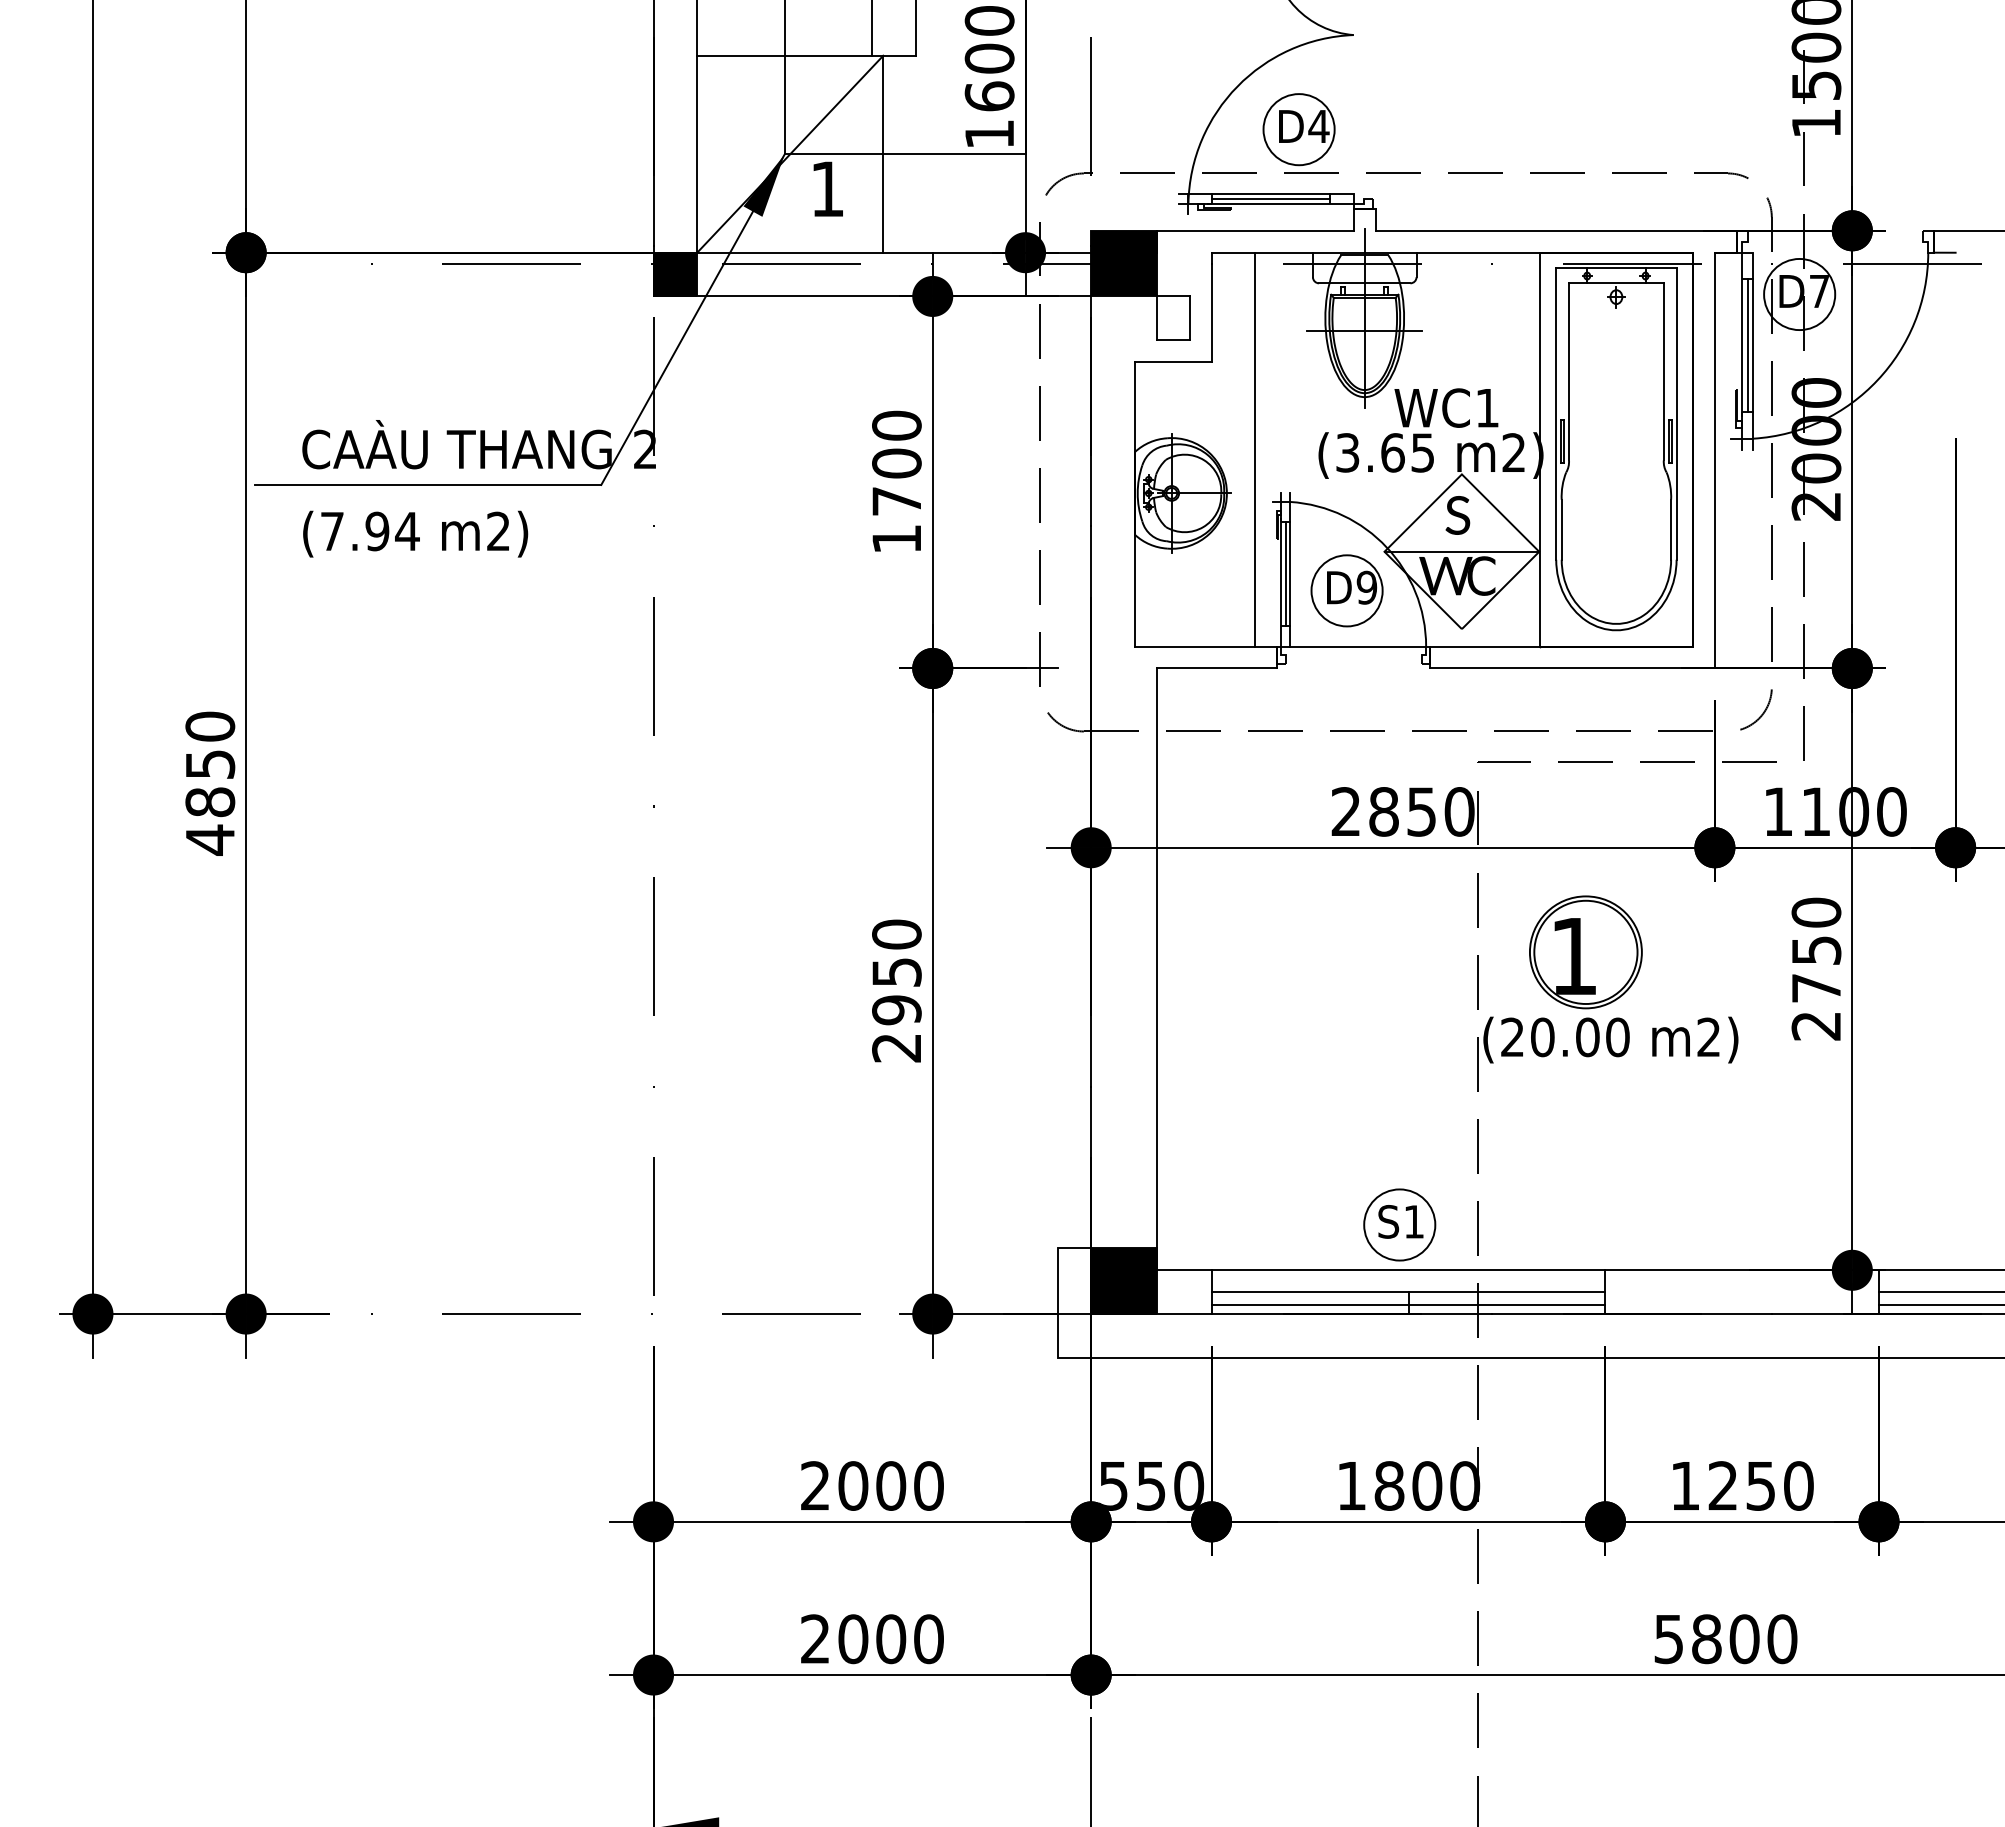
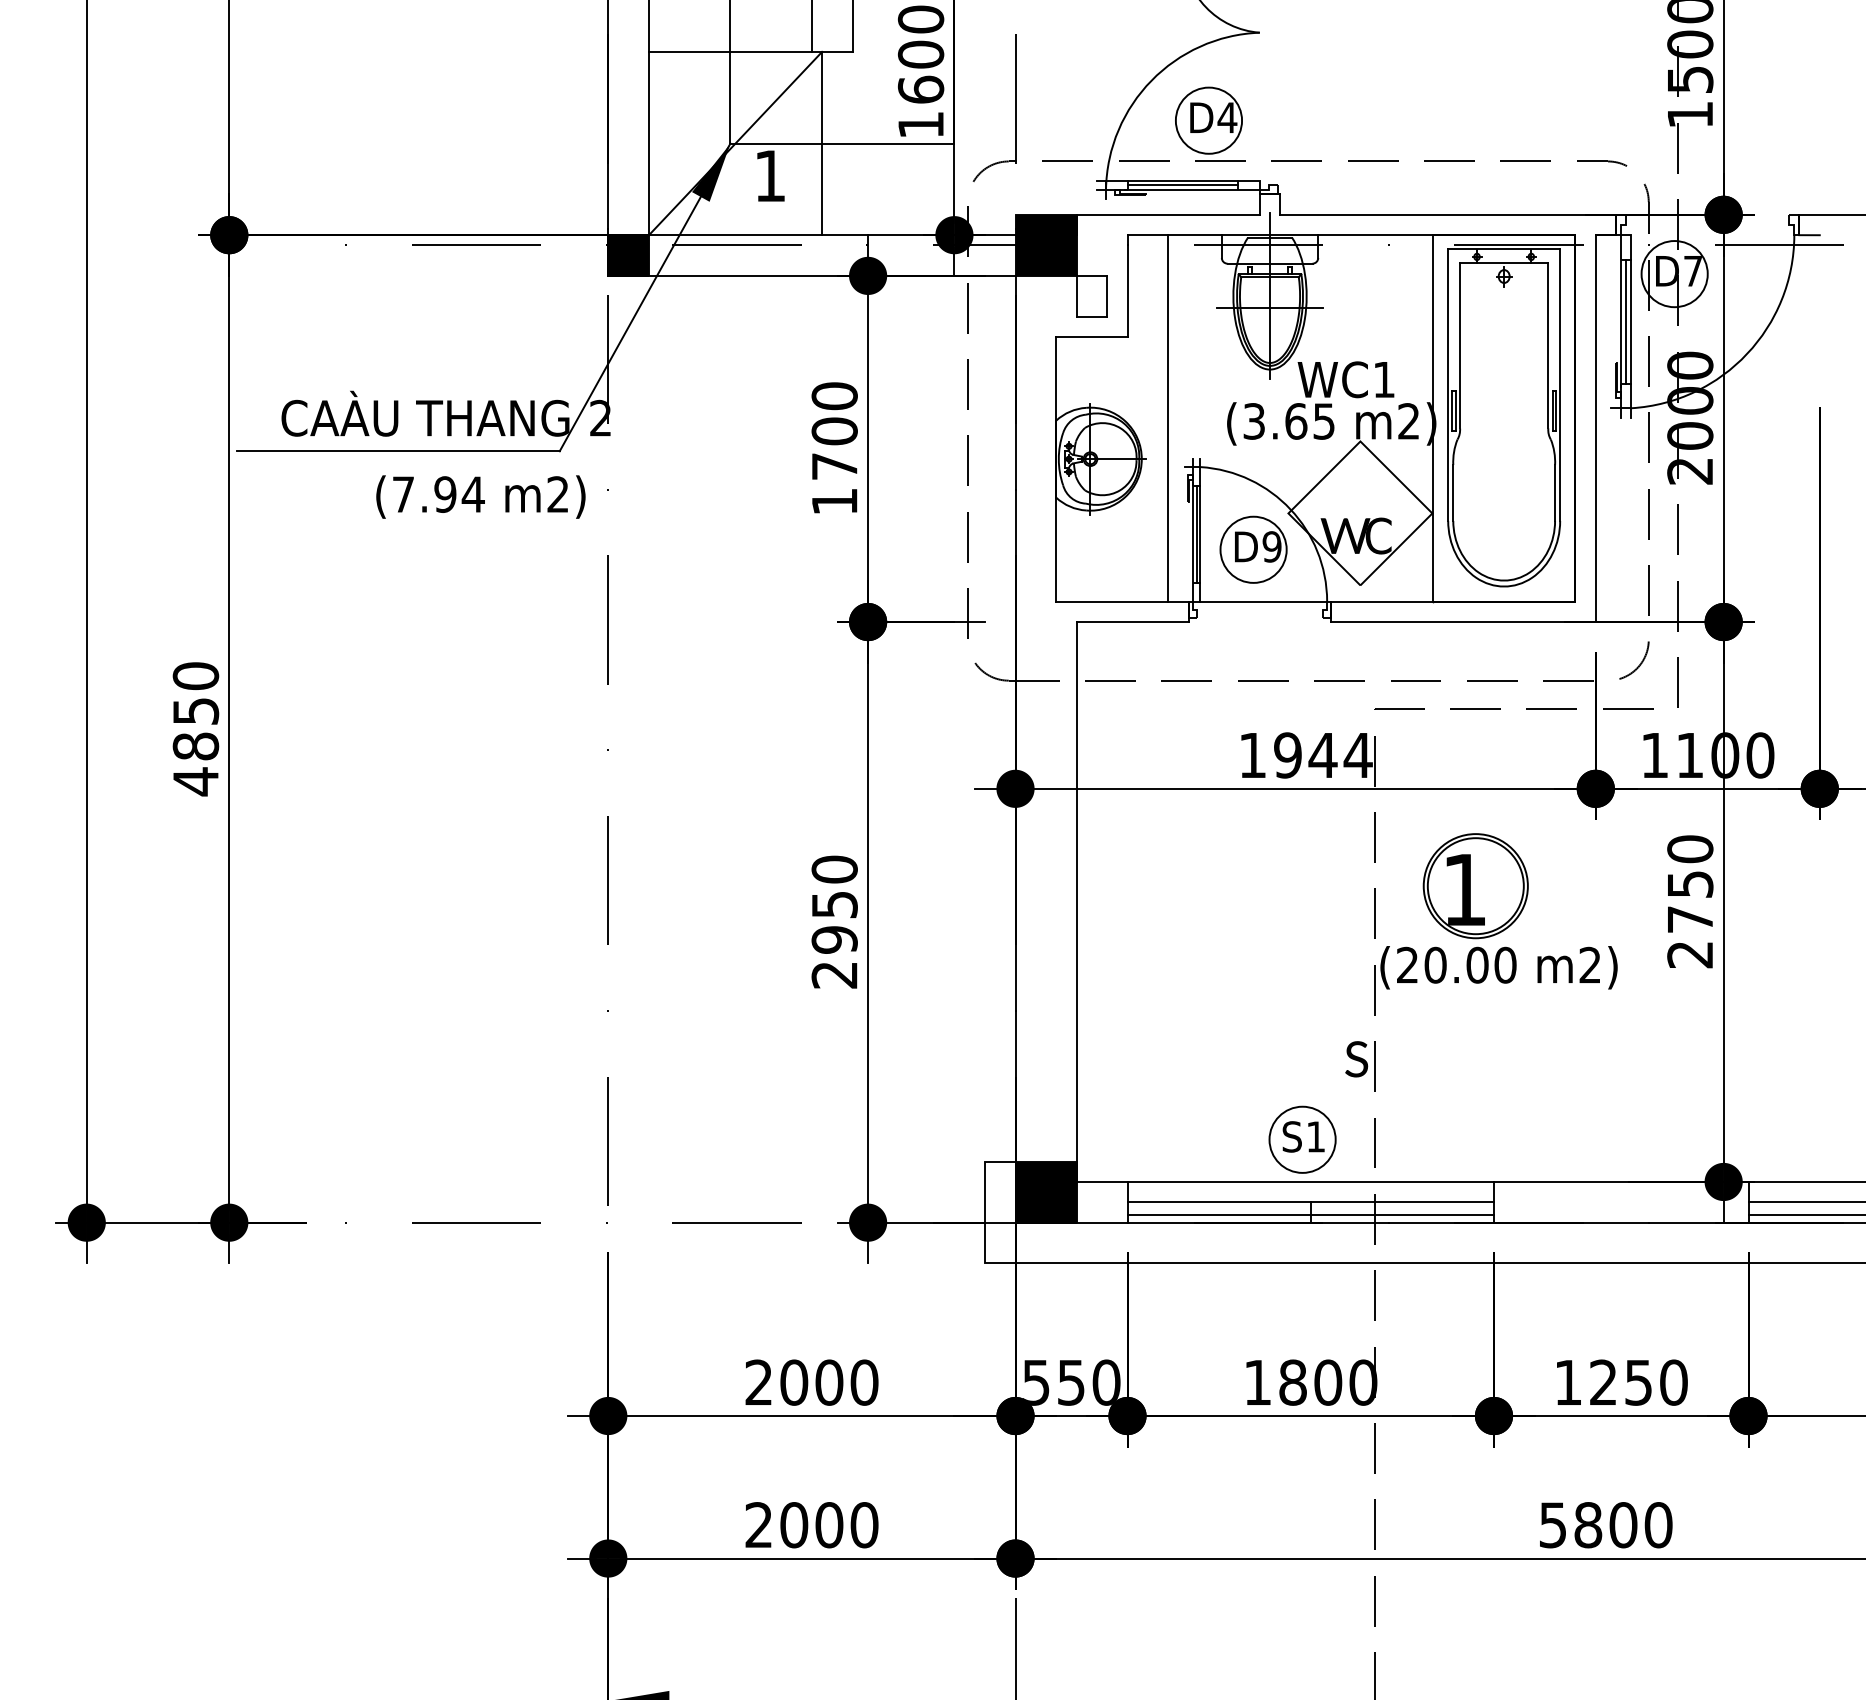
text: (1457, 515) -> (1356, 1059), moved
text: (415, 533) -> (480, 496), moved
line: (1461, 551) -> (1360, 513), removed
text: (1403, 811) -> (1306, 755), 2850 -> 1944

